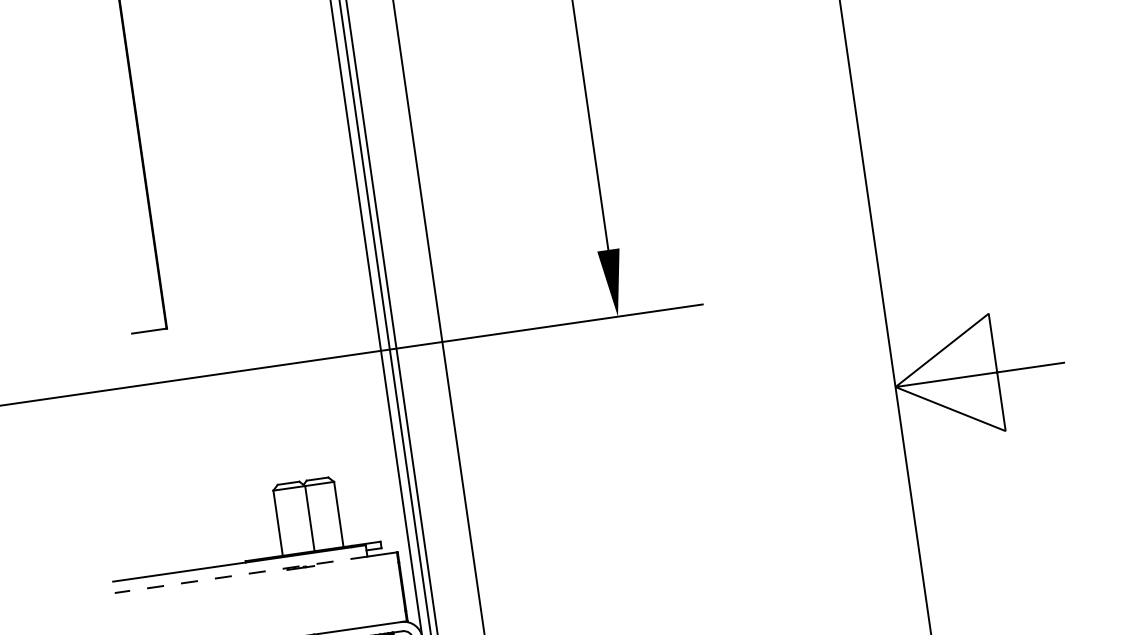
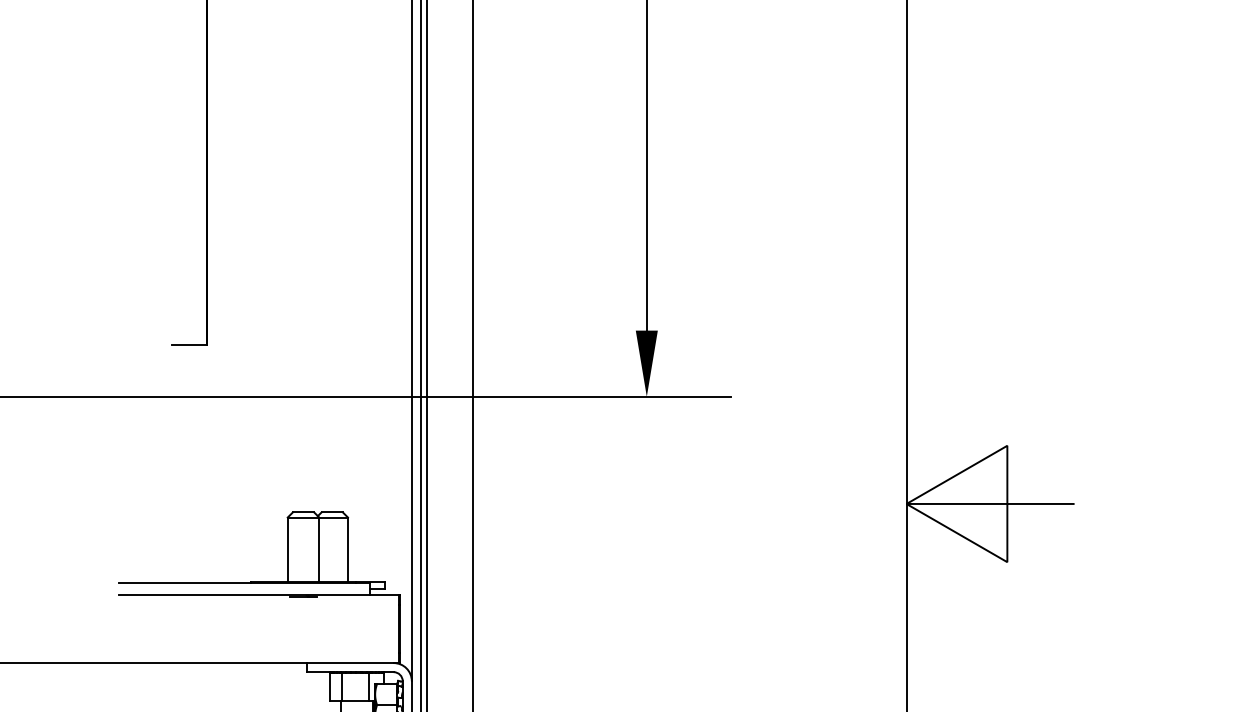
line: (240, 574) -> (244, 594), dashed -> solid

